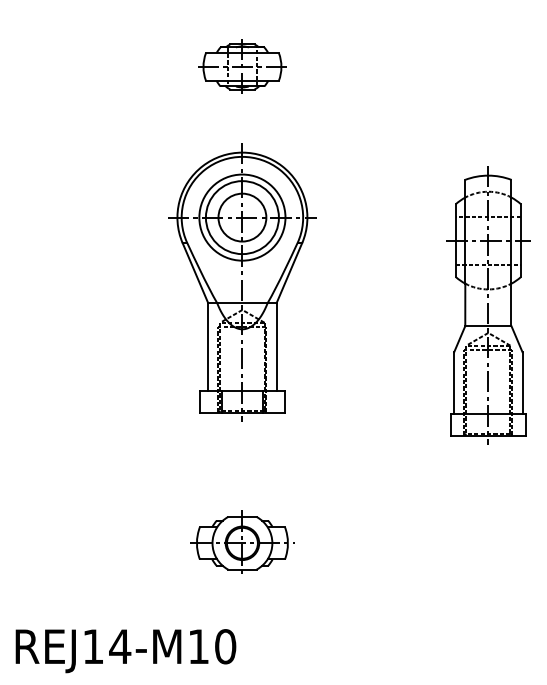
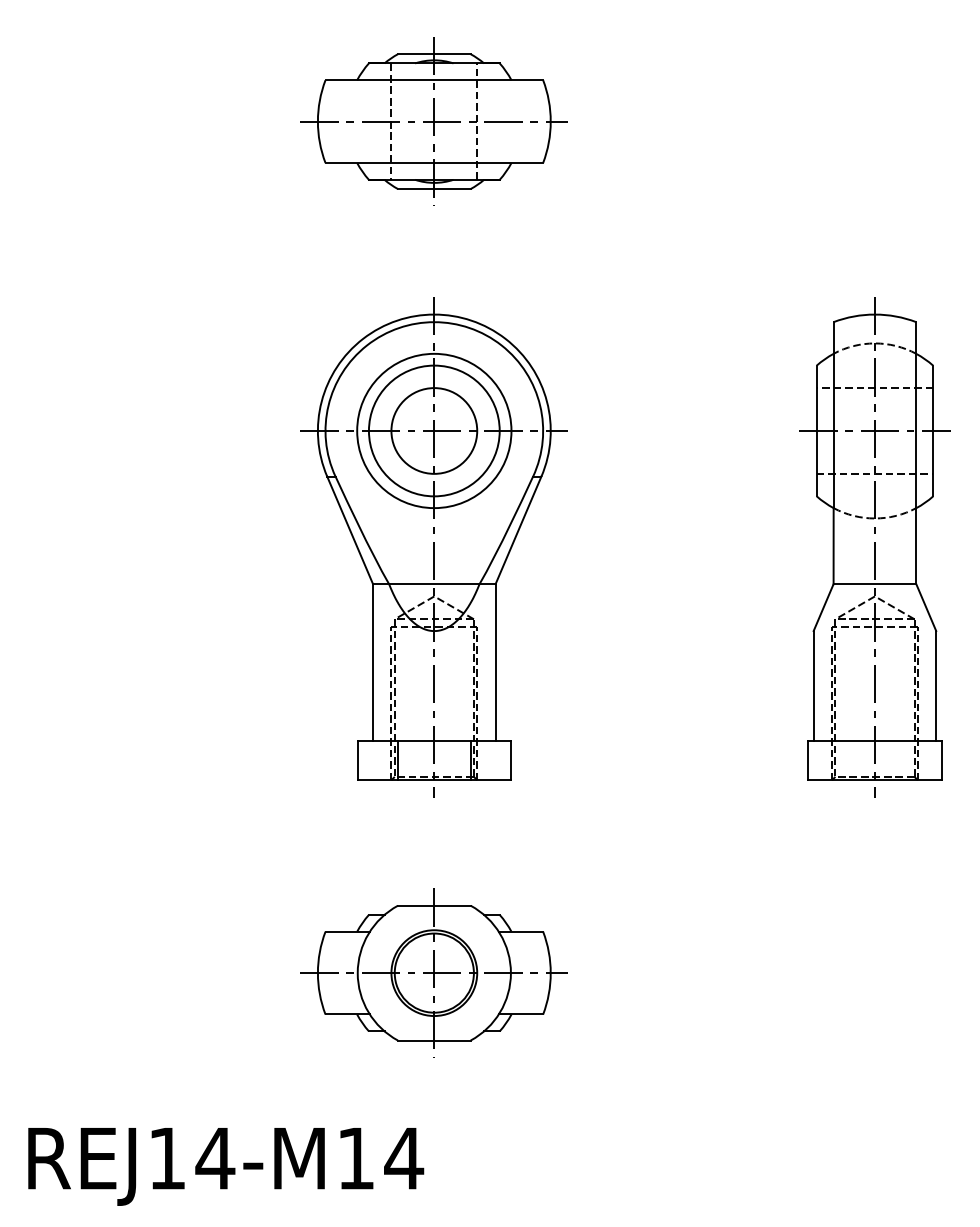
part: (242, 65) -> (434, 117), size x1.67
part: (242, 282) -> (434, 547), moved
part: (242, 543) -> (434, 973), size x1.43
text: (225, 646) -> (404, 1158), REJ14-M10 -> REJ14-M14

